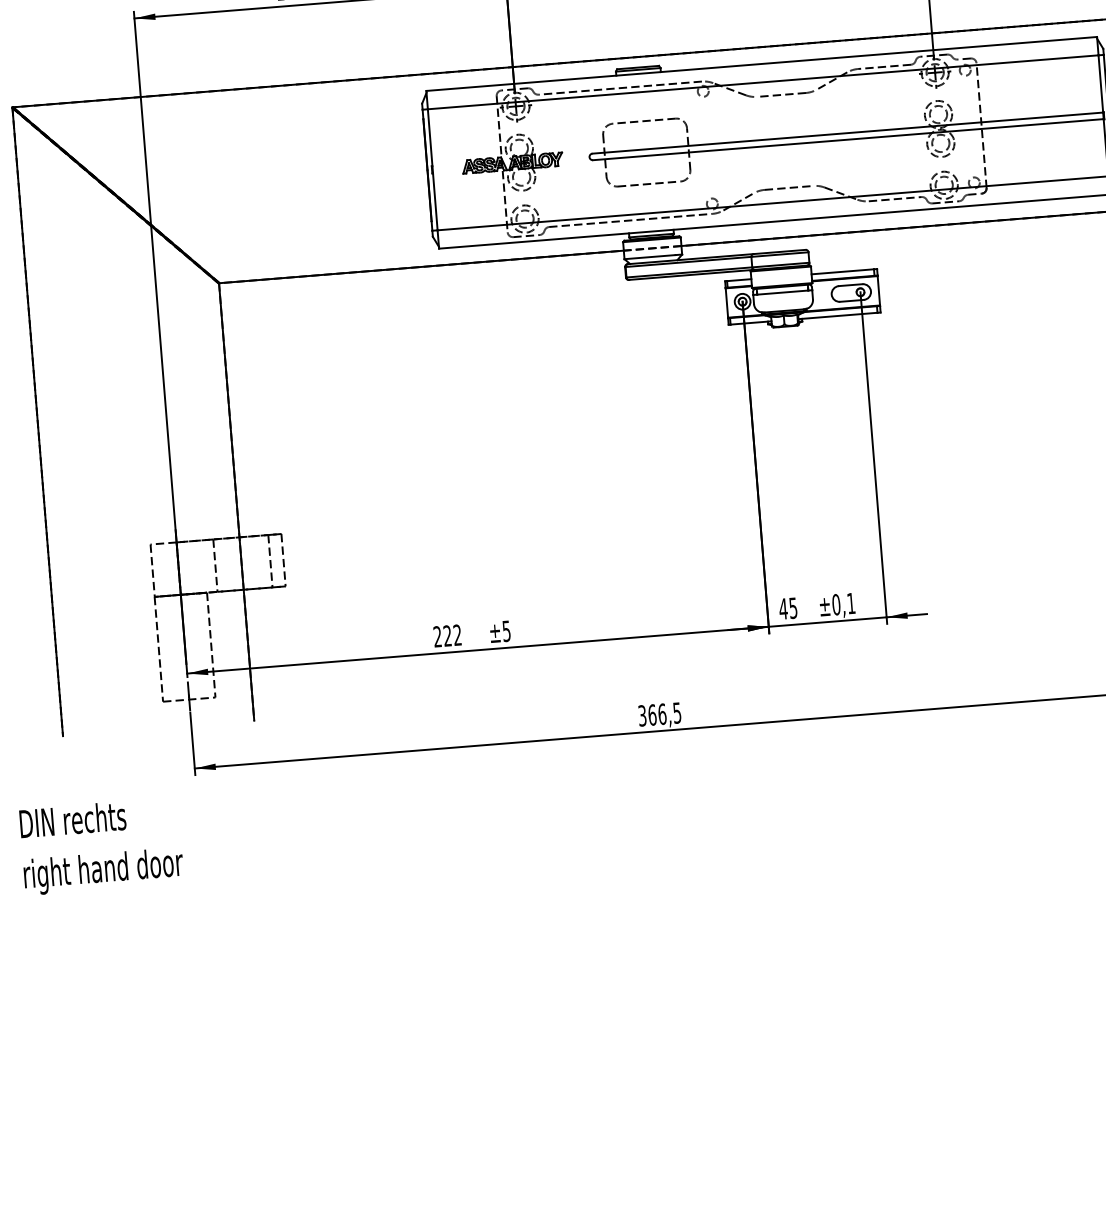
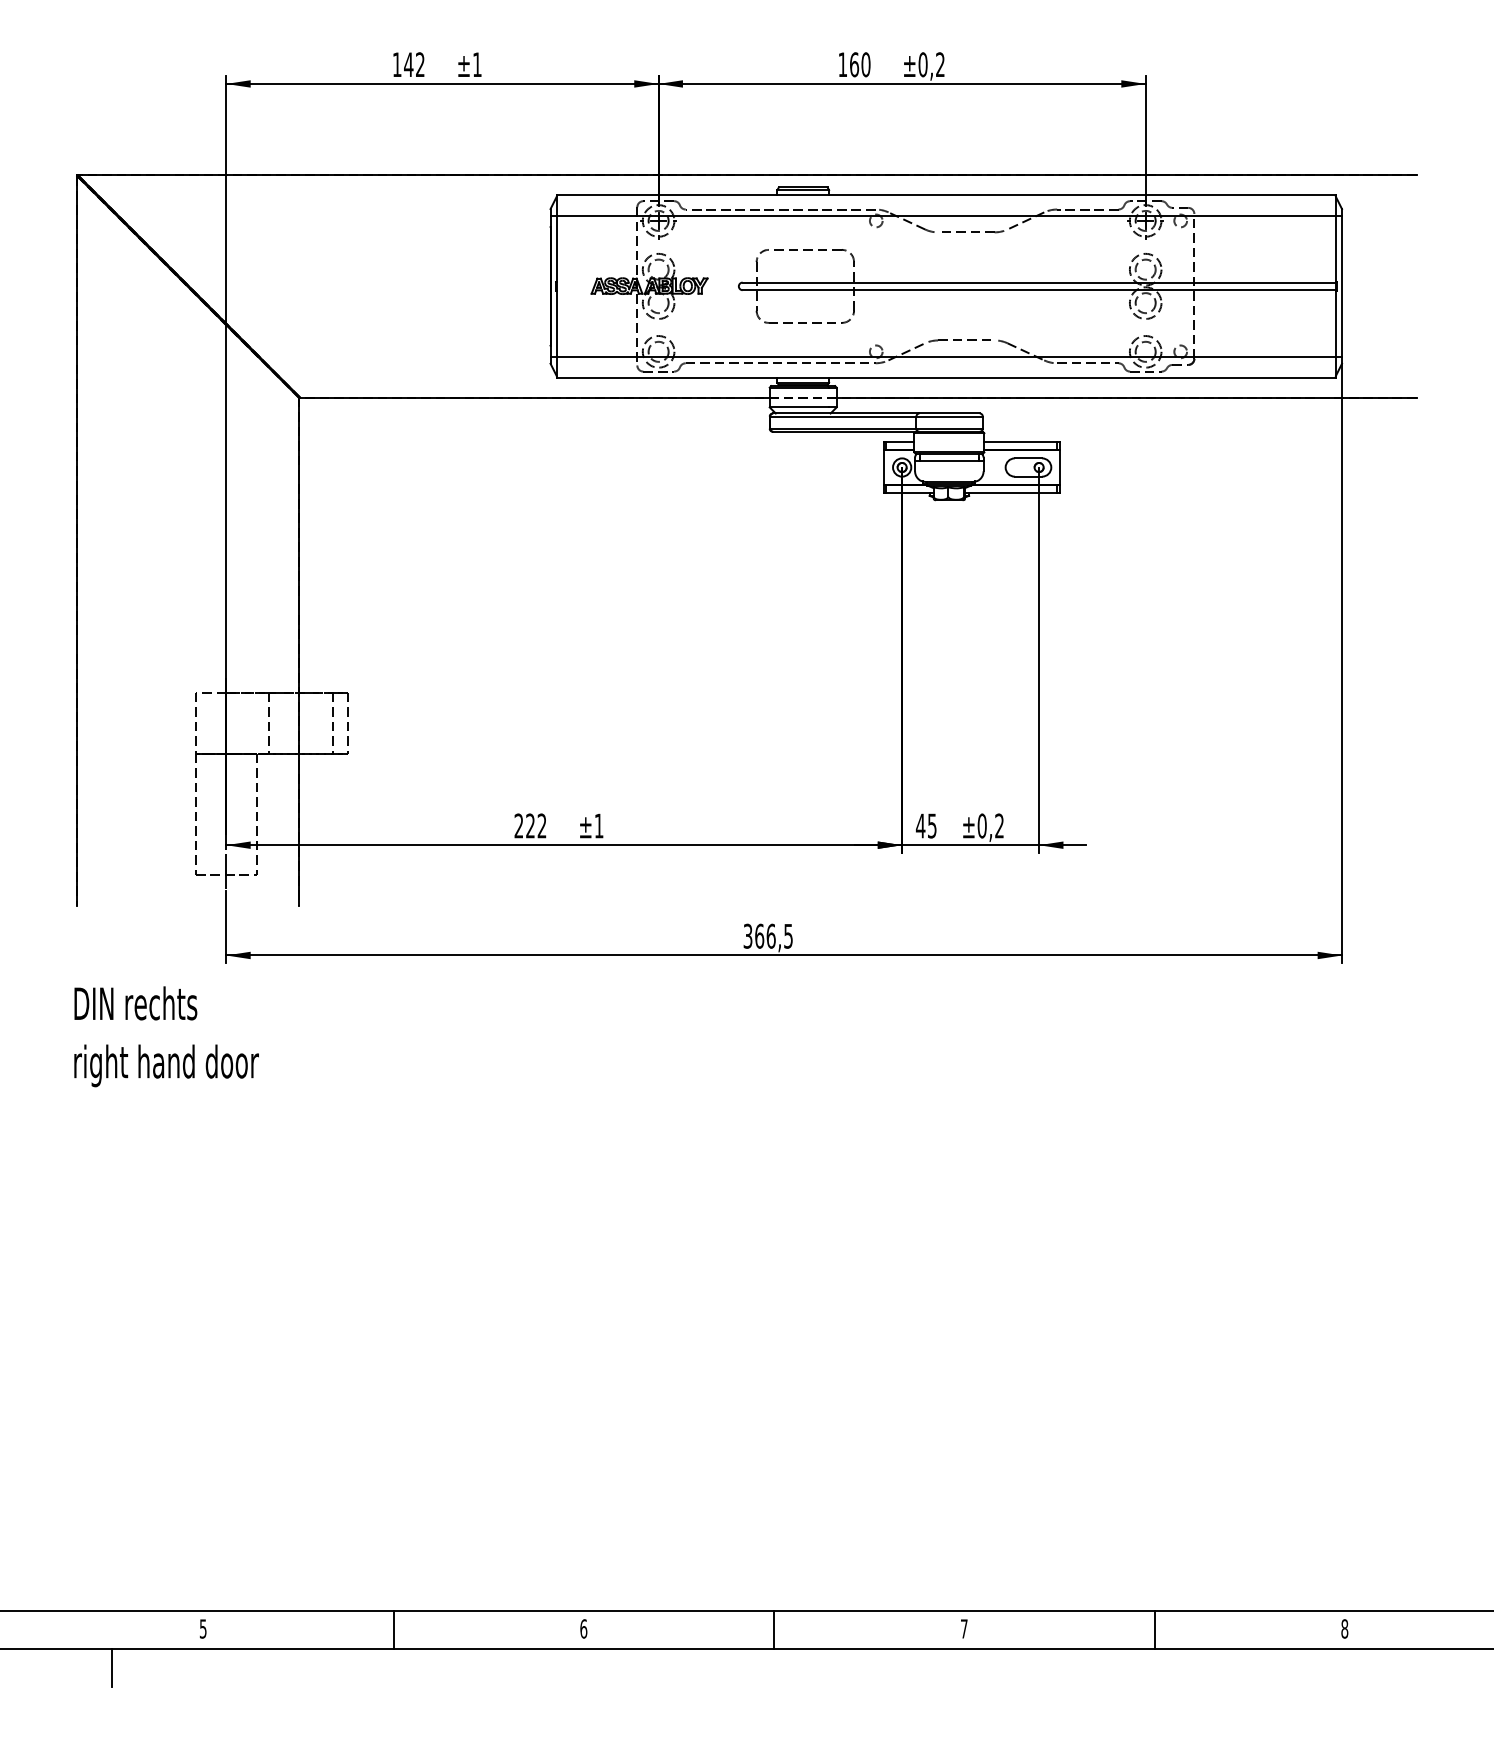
text: (851, 603) -> (999, 825), ±0,1 -> ±0,2
text: (506, 630) -> (598, 825), ±5 -> ±1
text: (101, 846) -> (166, 1036), moved

